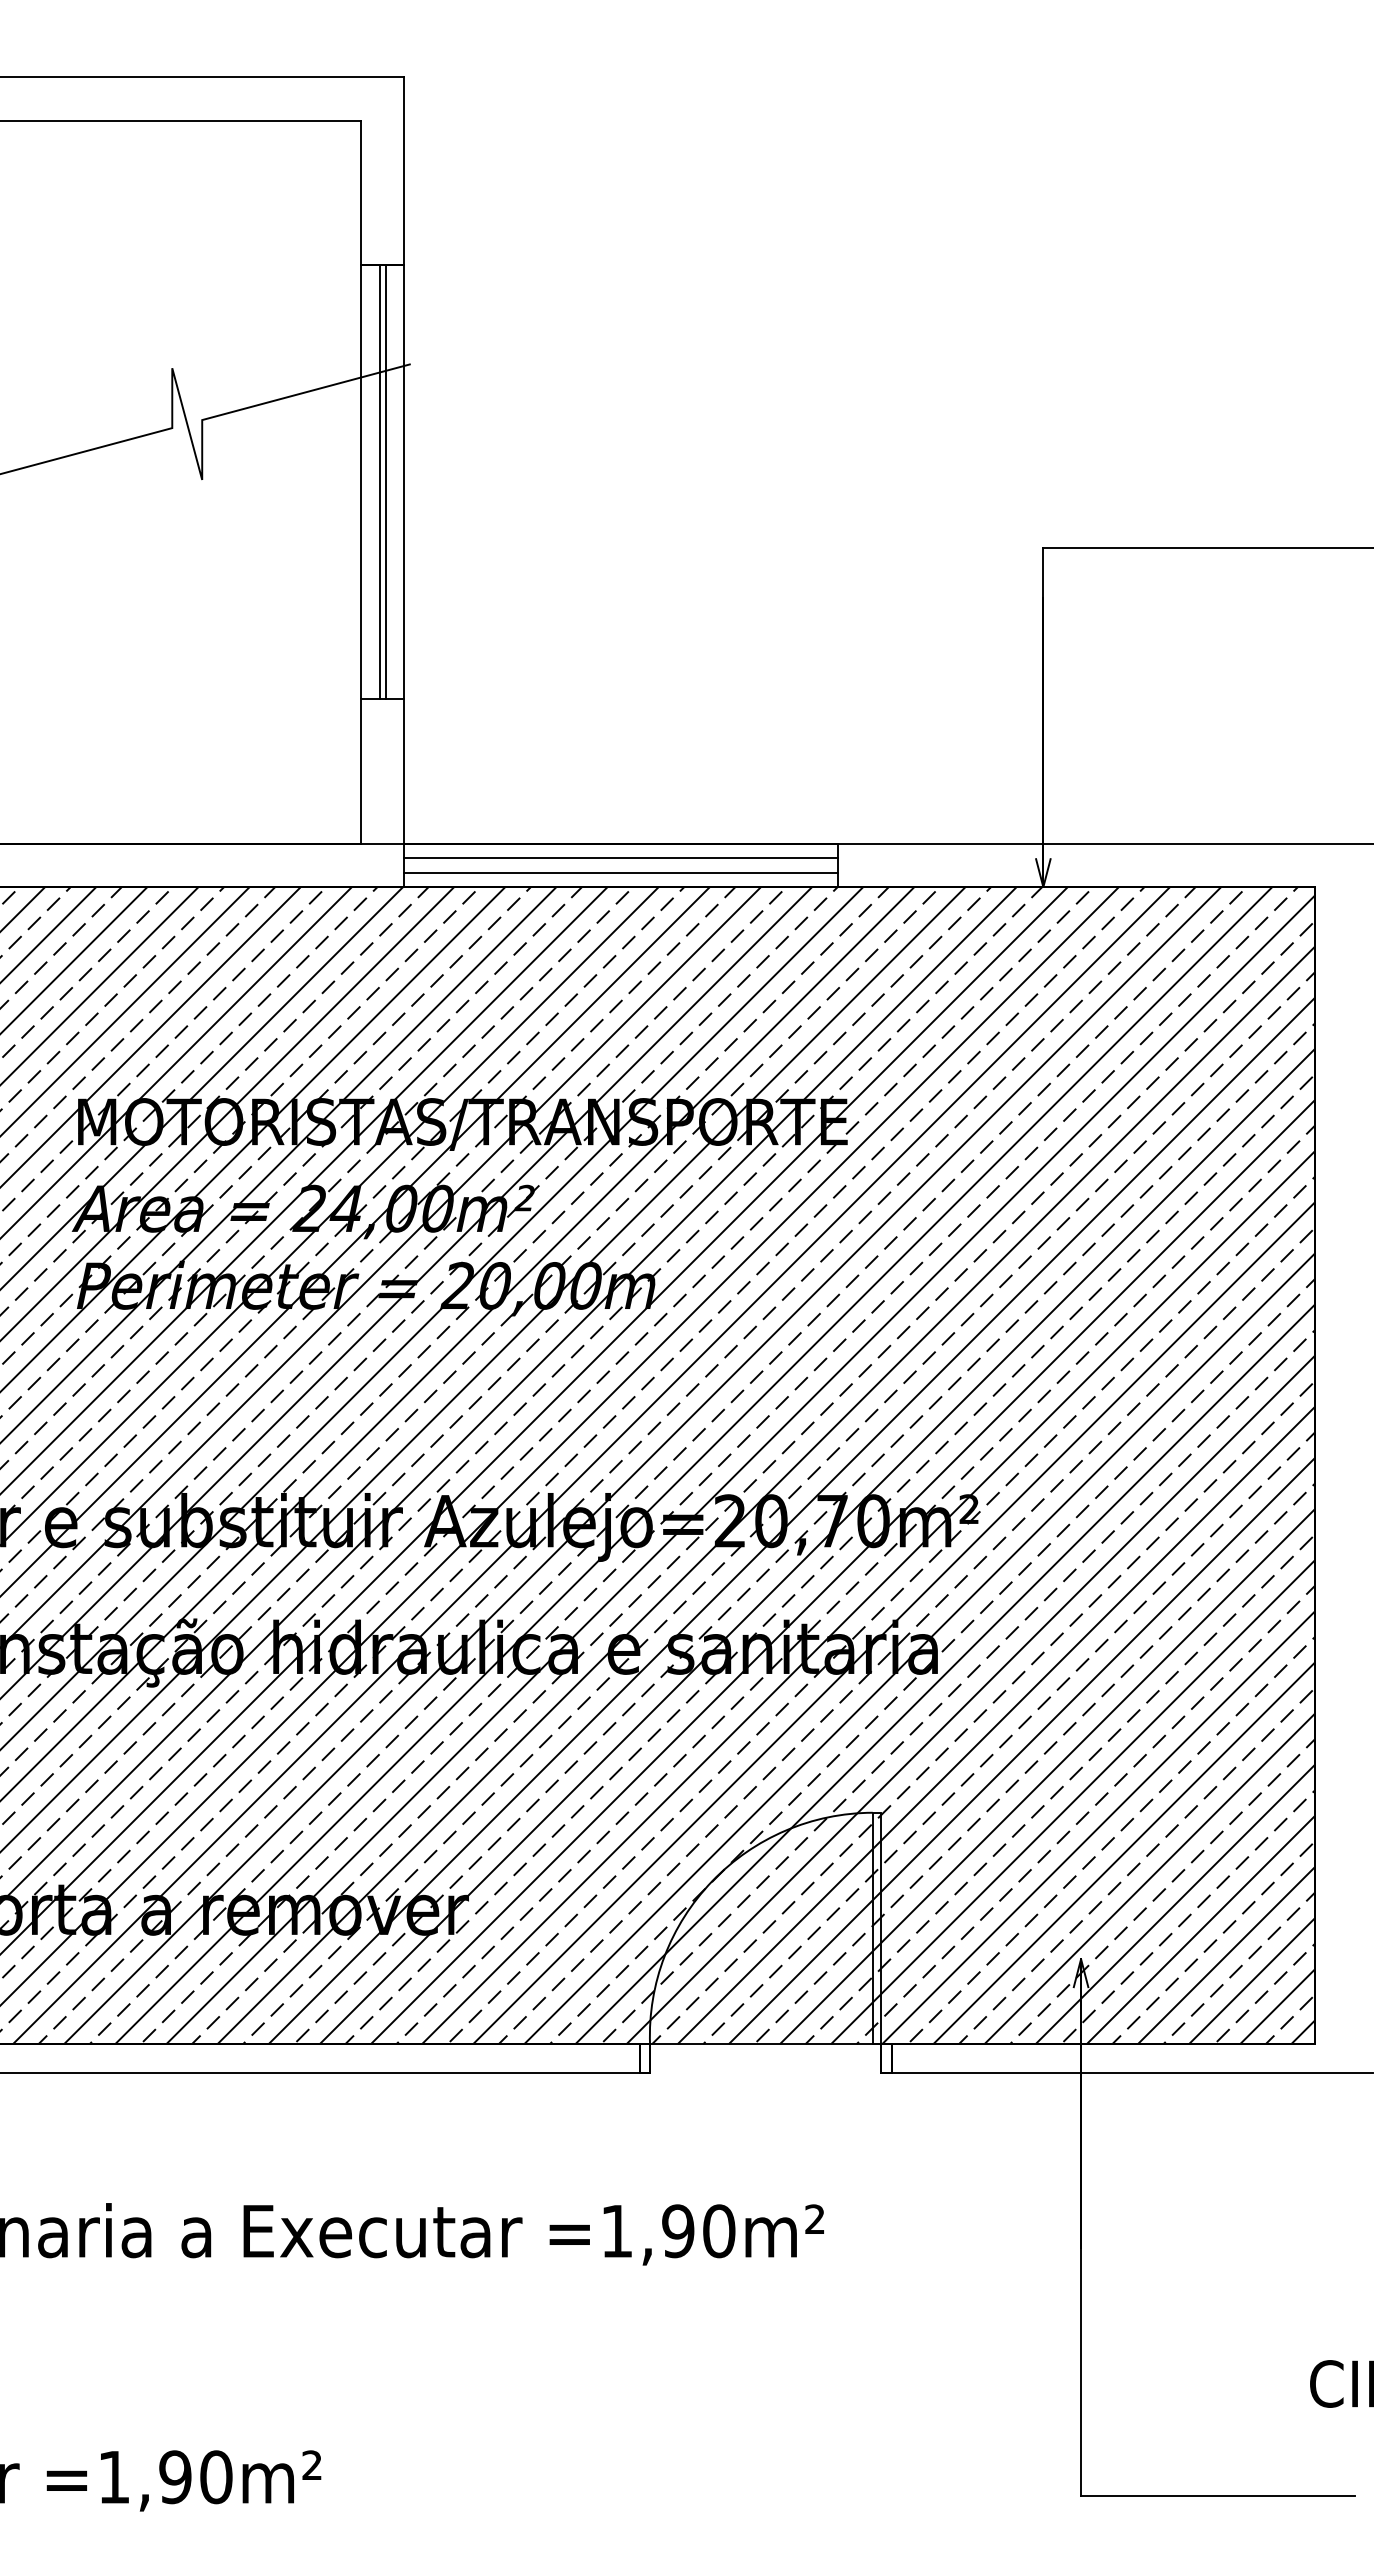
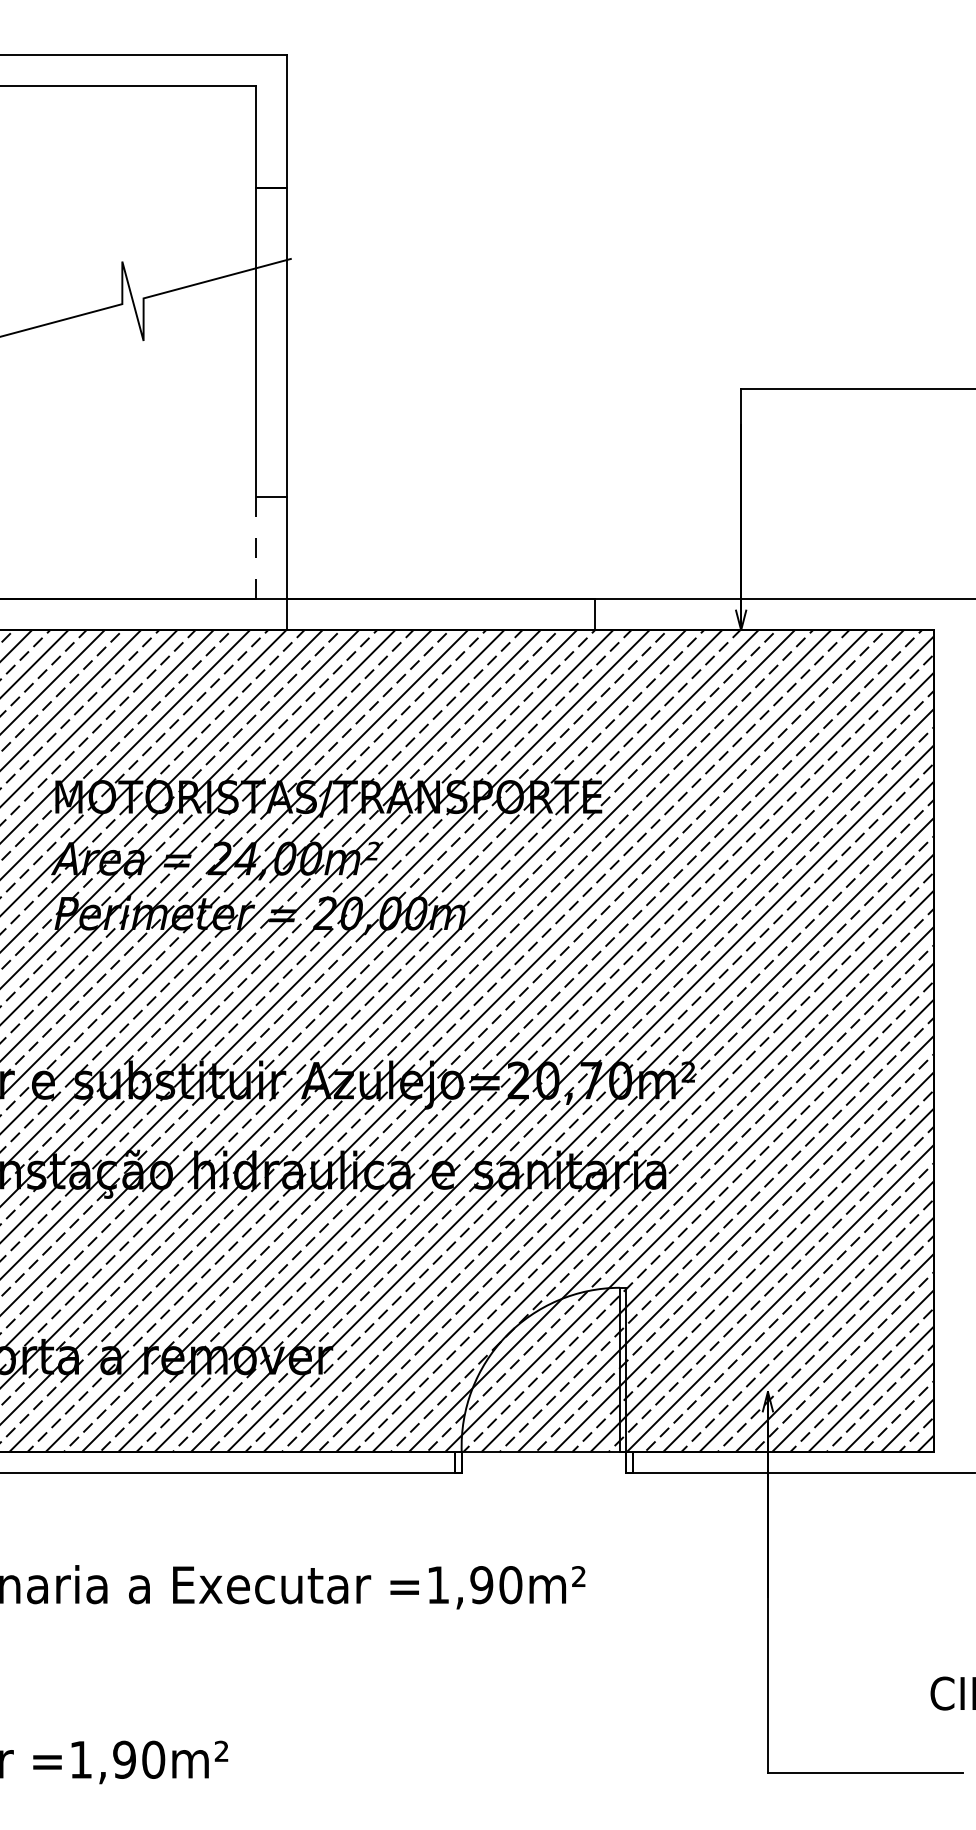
line: (380, 482) -> (270, 342), removed
line: (385, 482) -> (273, 342), removed
line: (360, 771) -> (256, 548), solid -> dashed
line: (621, 858) -> (441, 609), removed
line: (621, 872) -> (441, 619), removed

